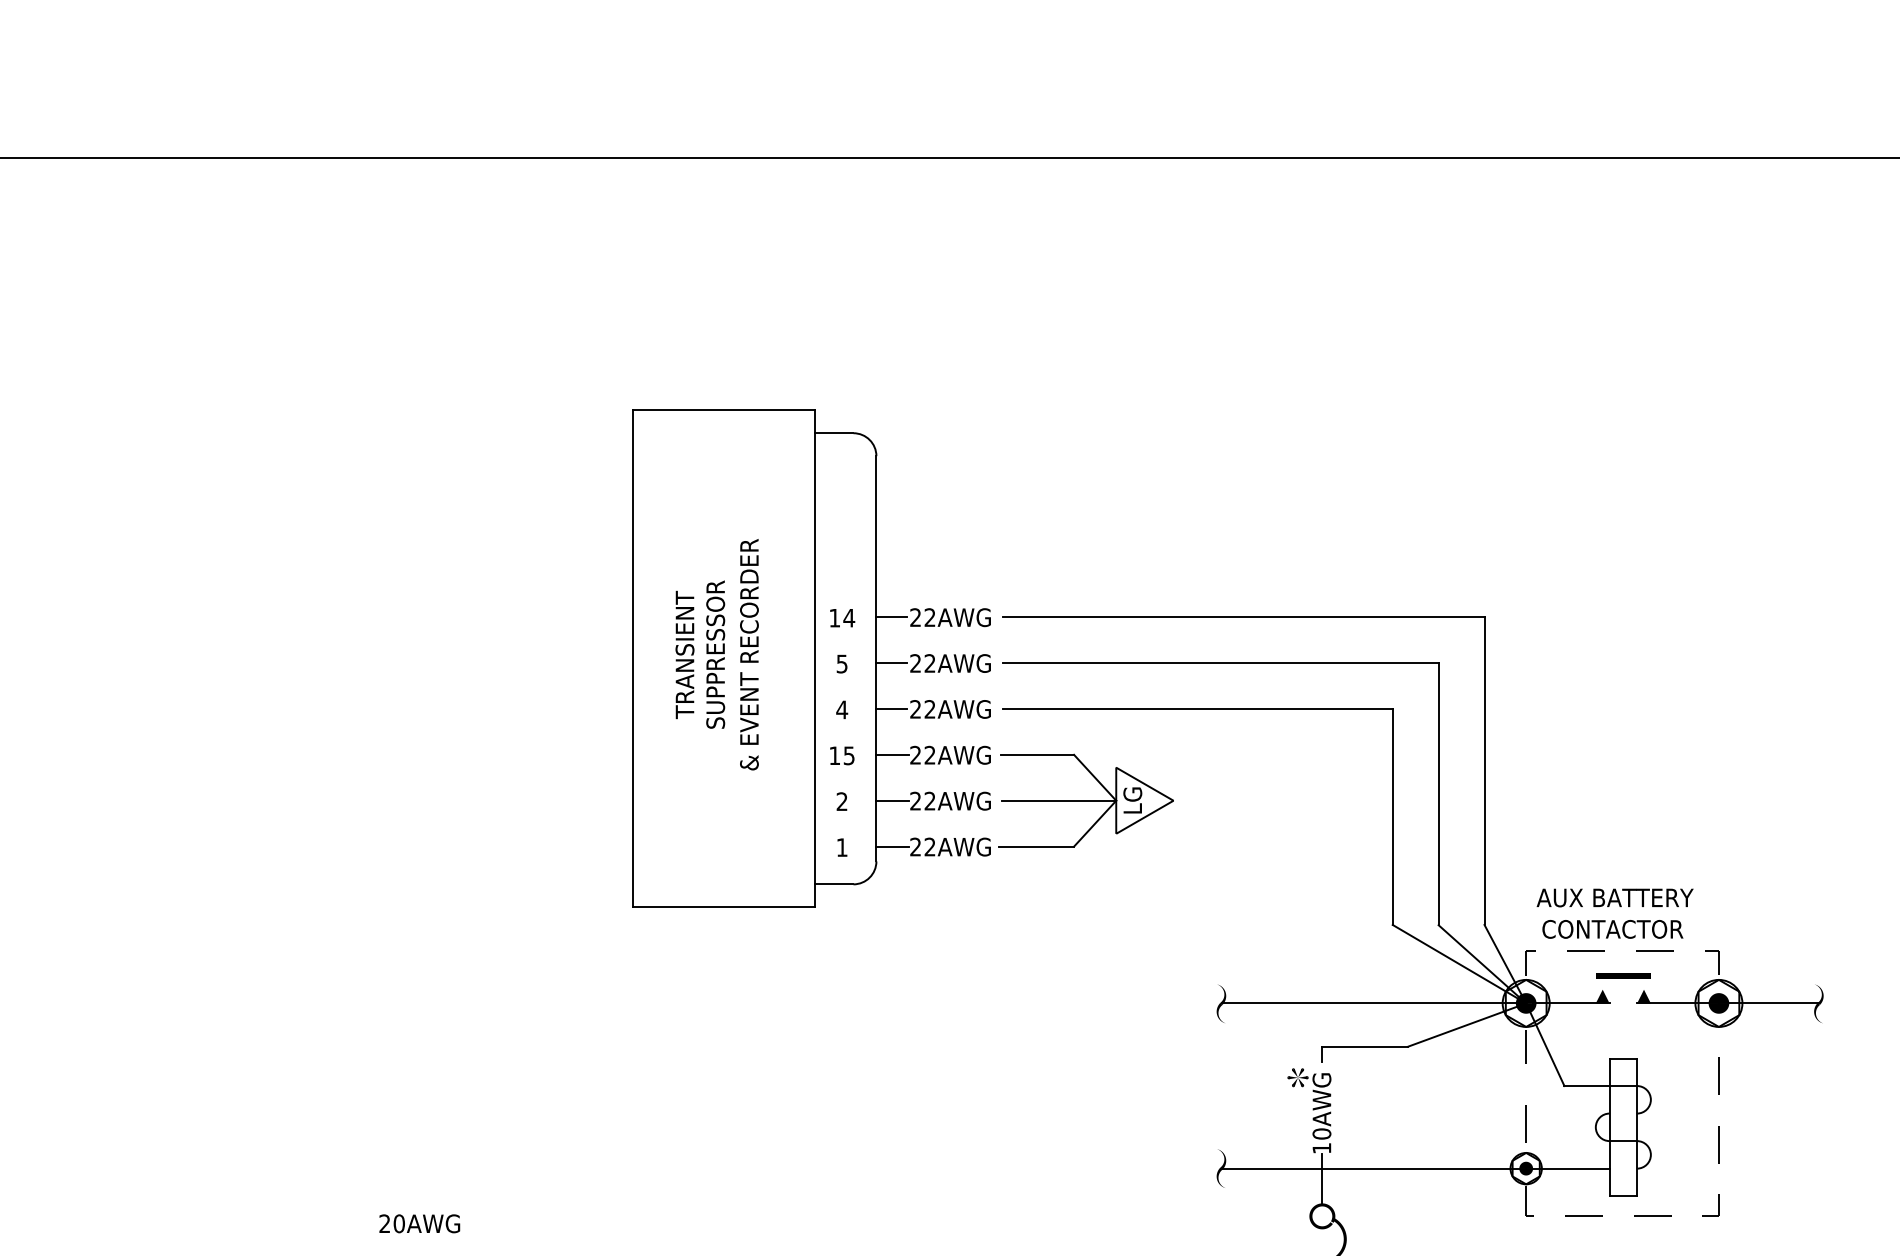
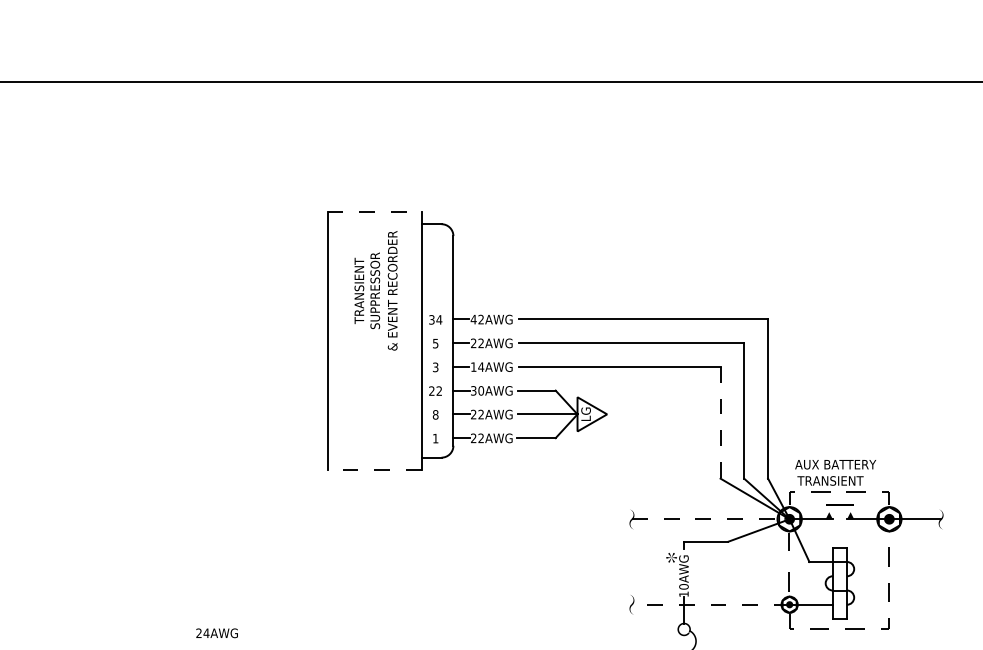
line: (725, 410) -> (375, 212), solid -> dashed
text: (834, 617) -> (431, 319), 14 -> 34
text: (915, 617) -> (473, 319), 22AWG -> 42AWG
text: (716, 654) -> (375, 290), moved
text: (922, 708) -> (477, 366), 22AWG -> 14AWG
text: (841, 710) -> (435, 367), 4 -> 3
text: (841, 754) -> (435, 390), 15 -> 22
text: (922, 754) -> (477, 390), 22AWG -> 30AWG
text: (841, 800) -> (435, 414), 2 -> 8
line: (1392, 816) -> (720, 422), solid -> dashed
line: (723, 907) -> (374, 469), solid -> dashed
text: (1610, 928) -> (833, 480), CONTACTOR -> TRANSIENT
line: (1373, 1003) -> (710, 519), solid -> dashed
line: (1373, 1168) -> (710, 604), solid -> dashed
text: (399, 1224) -> (206, 633), 20AWG -> 24AWG

